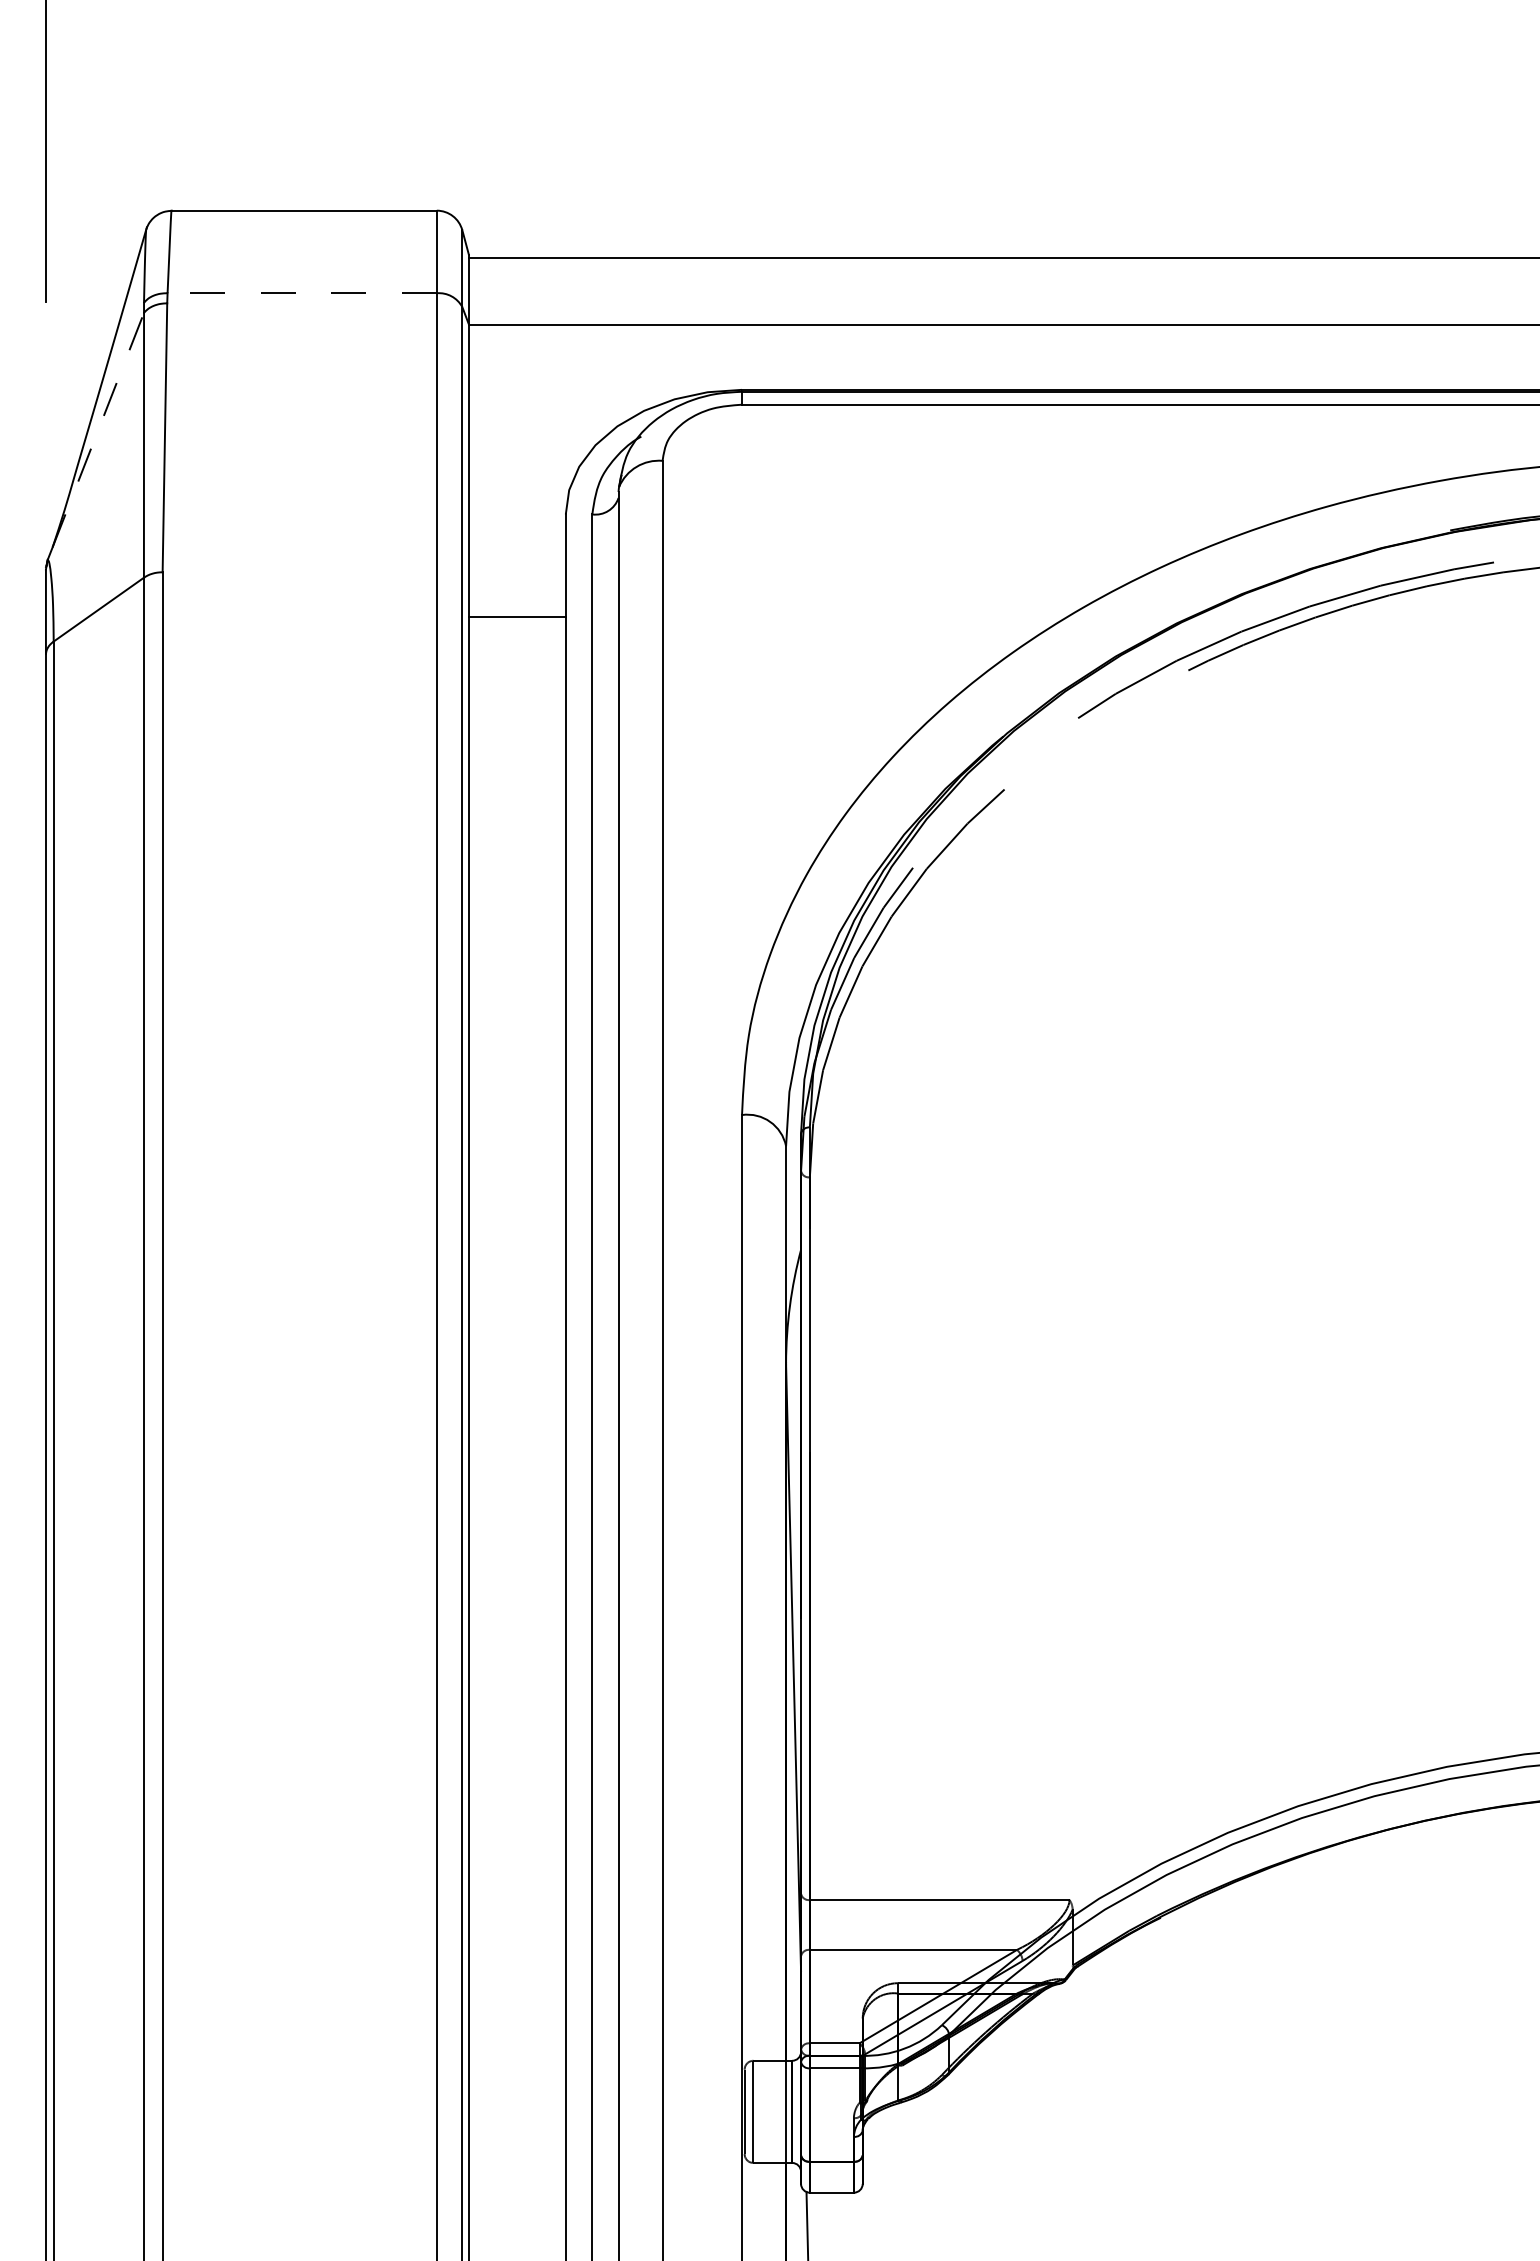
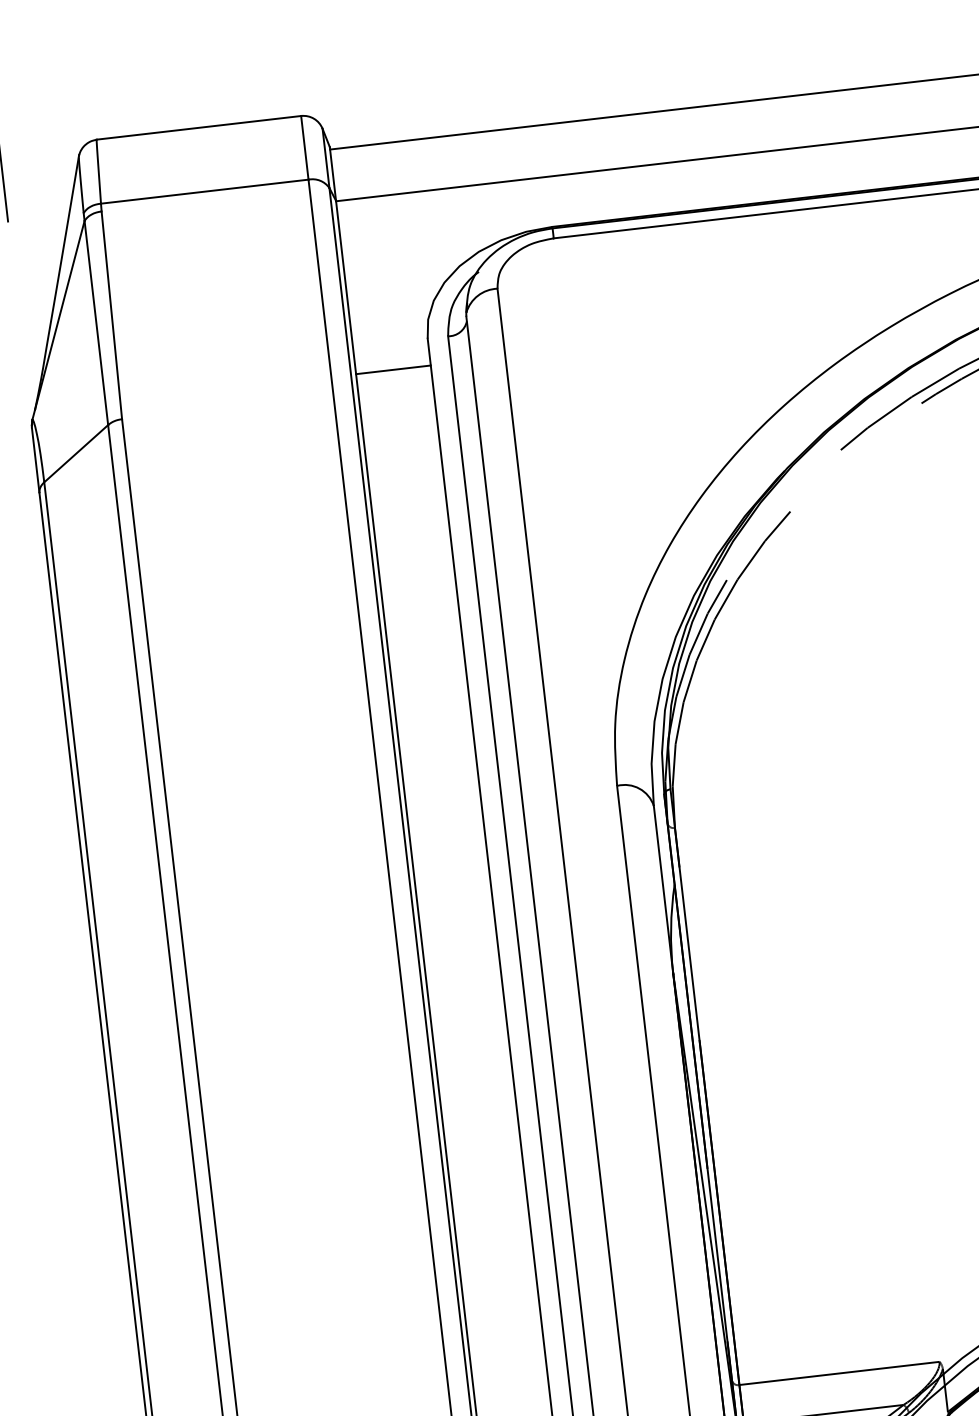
line: (302, 293) -> (205, 191), dashed -> solid
line: (98, 430) -> (59, 315), dashed -> solid
line: (516, 617) -> (392, 370), moved

